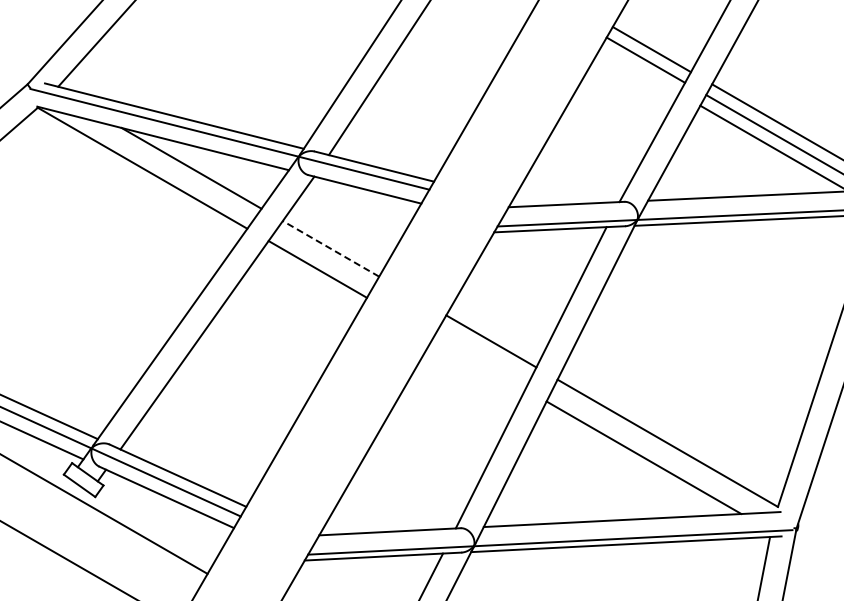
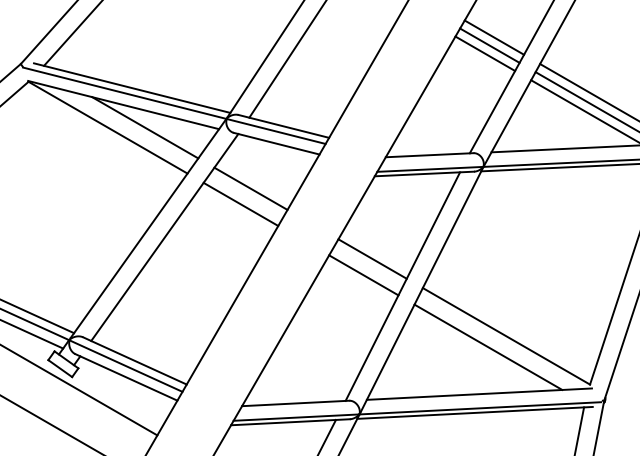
line: (639, 70) -> (484, 53), added
line: (331, 248) -> (251, 188), dashed -> solid
line: (479, 362) -> (363, 275), added

